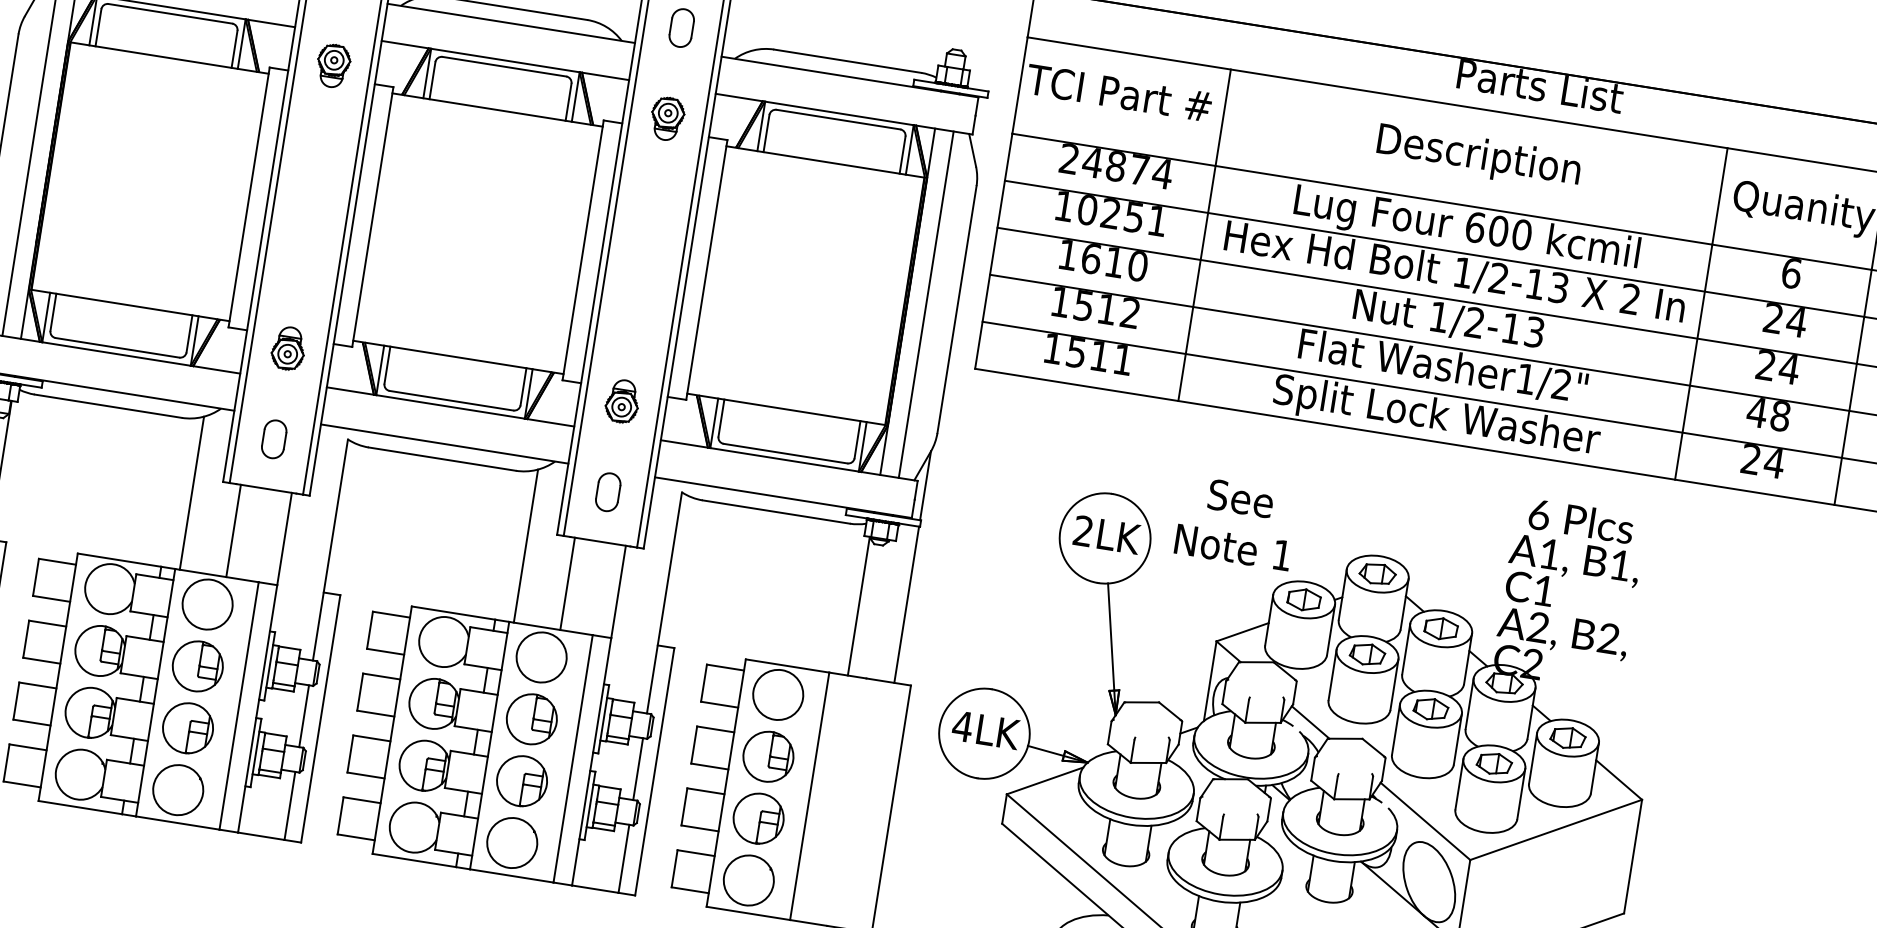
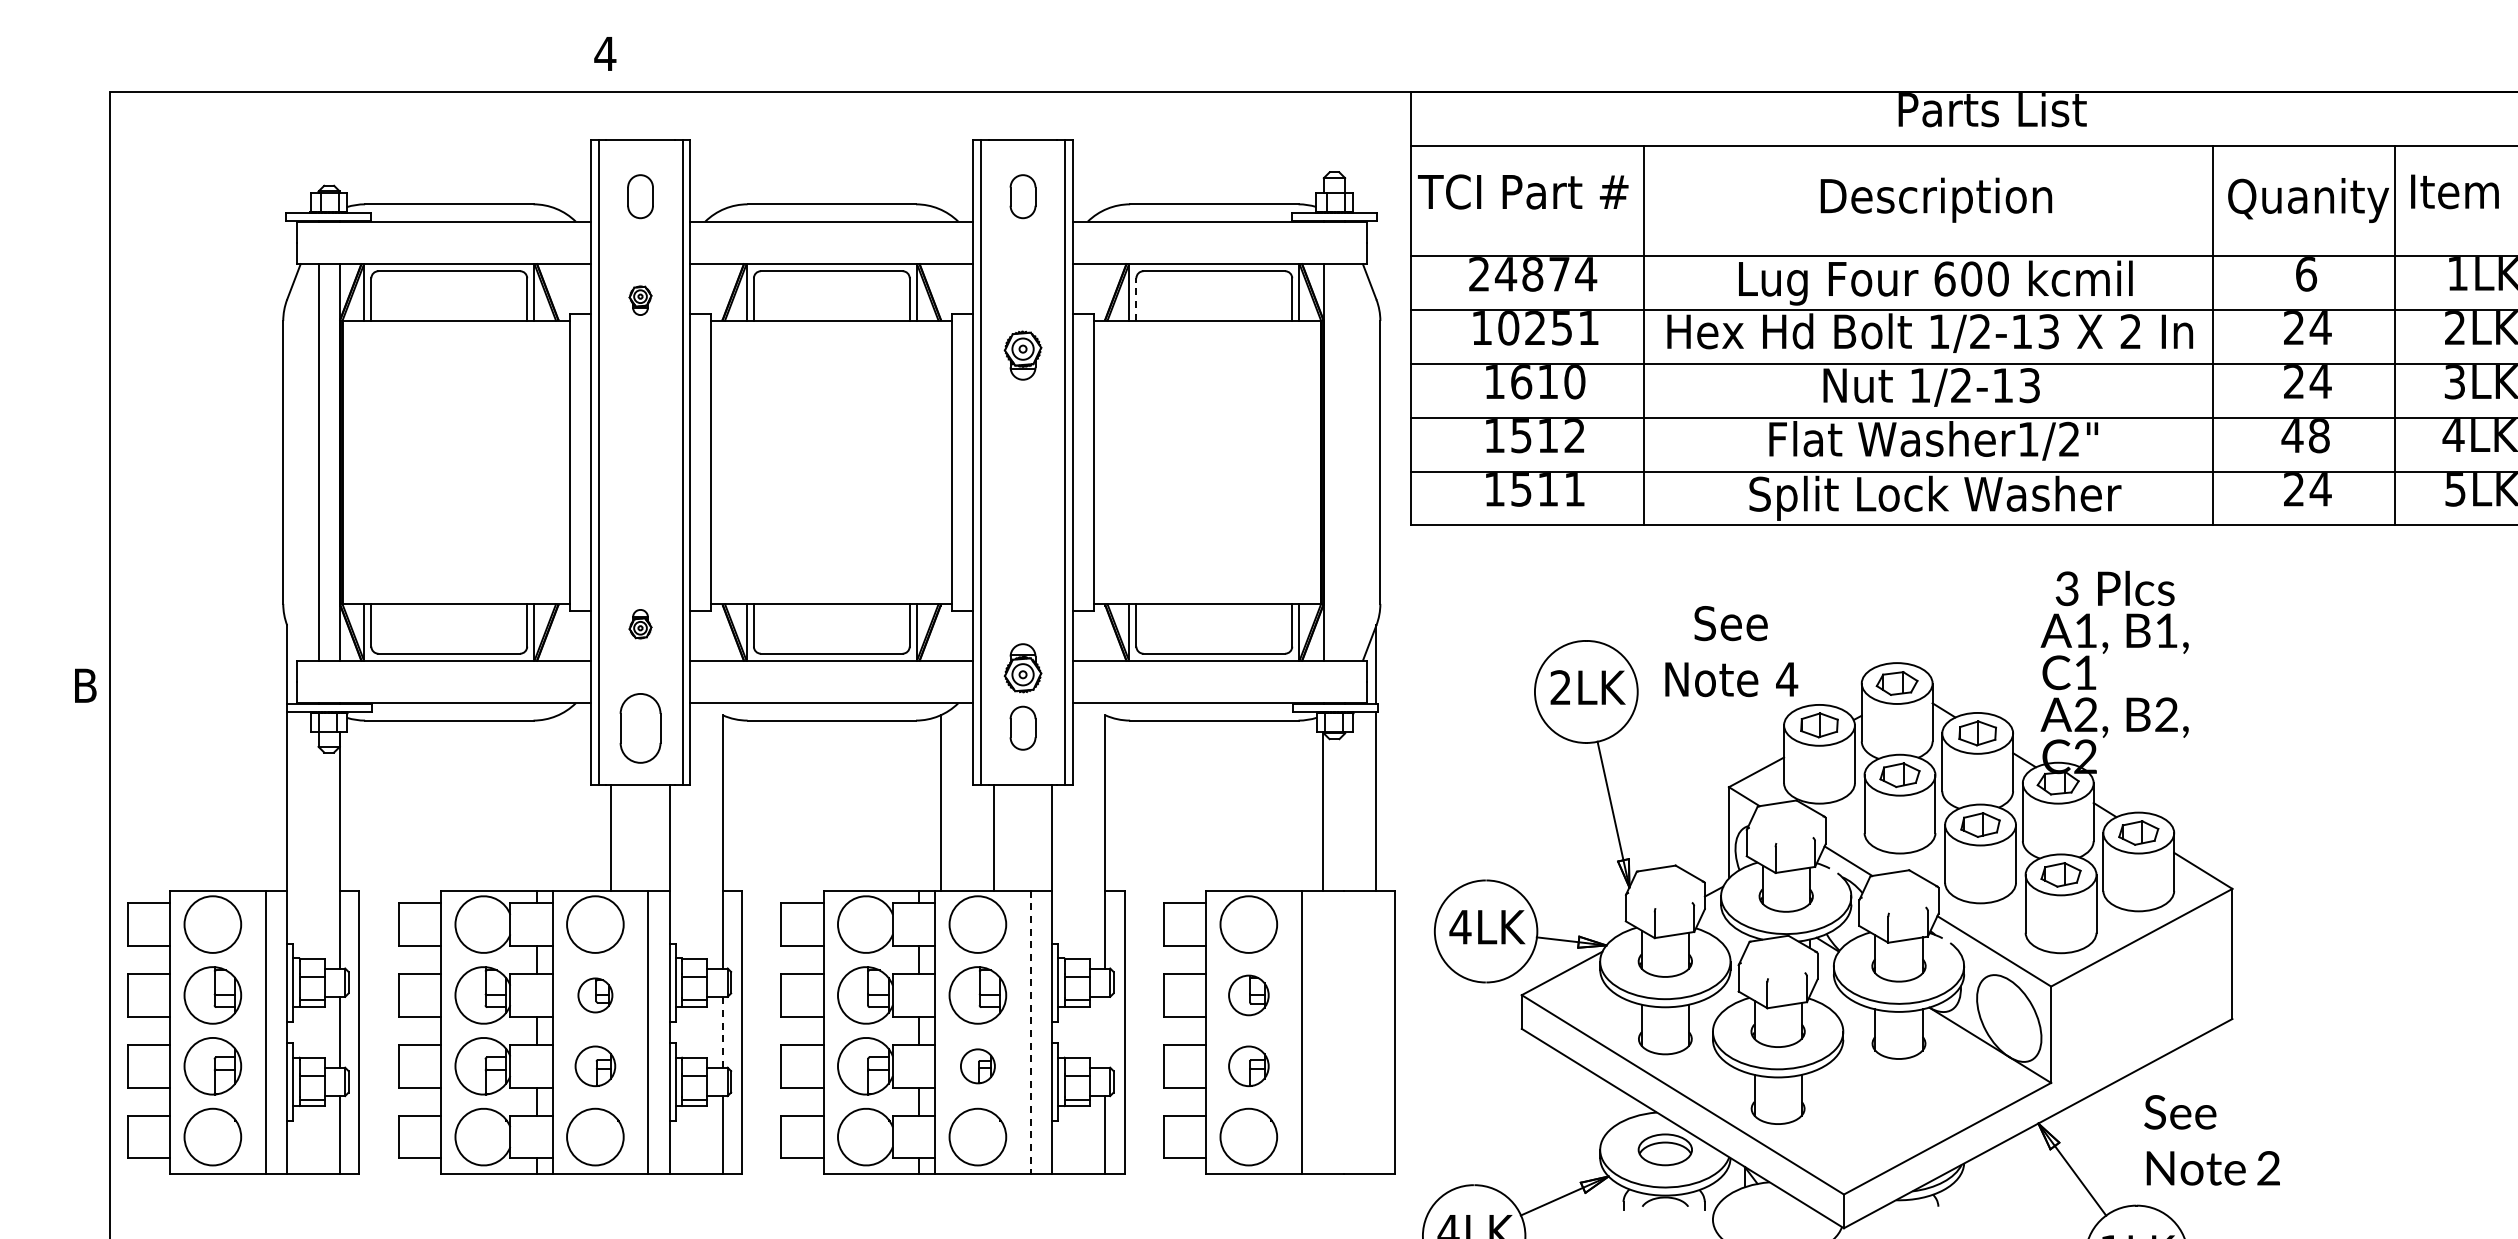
part: (333, 65) -> (640, 300), size x0.6
part: (666, 118) -> (1022, 355), moved
line: (766, 133) -> (1136, 299), solid -> dashed
line: (926, 304) -> (1345, 462), removed
part: (288, 348) -> (640, 624), size x0.6
part: (622, 401) -> (1022, 668), moved
part: (274, 438) -> (640, 727), size x1.6
line: (192, 492) -> (558, 802), removed
text: (1538, 514) -> (2066, 588), 6 -> 3
text: (1282, 555) -> (1787, 679), 1 -> 4
part: (197, 666) -> (595, 995), size x0.6
line: (303, 715) -> (722, 1031), solid -> dashed
part: (188, 728) -> (595, 1066), size x0.7
part: (768, 756) -> (1248, 995), size x0.7
line: (573, 759) -> (1031, 1032), solid -> dashed
line: (638, 768) -> (1105, 1031), removed
part: (521, 781) -> (977, 1066), size x0.6
part: (758, 818) -> (1248, 1066), size x0.7

